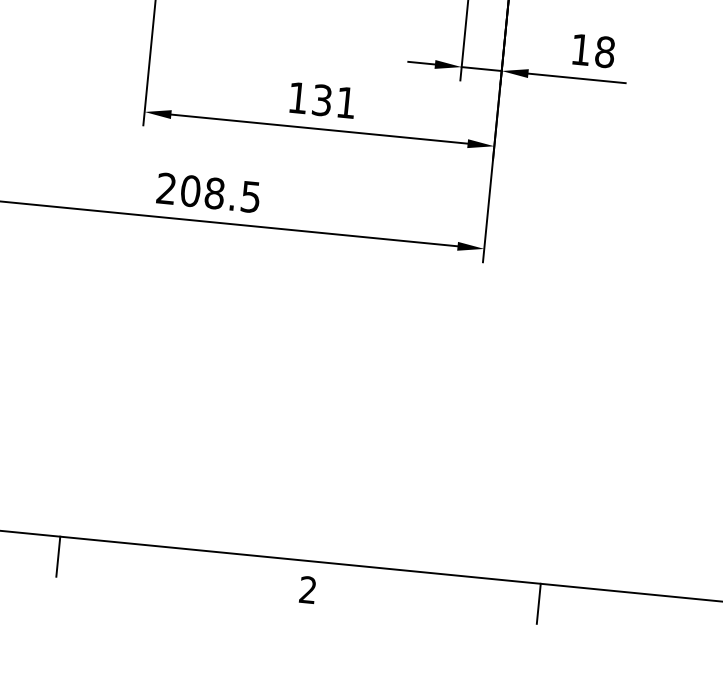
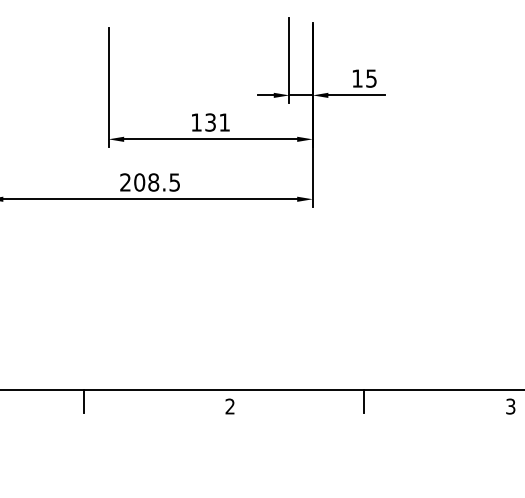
text: (605, 51) -> (371, 78), 18 -> 15

